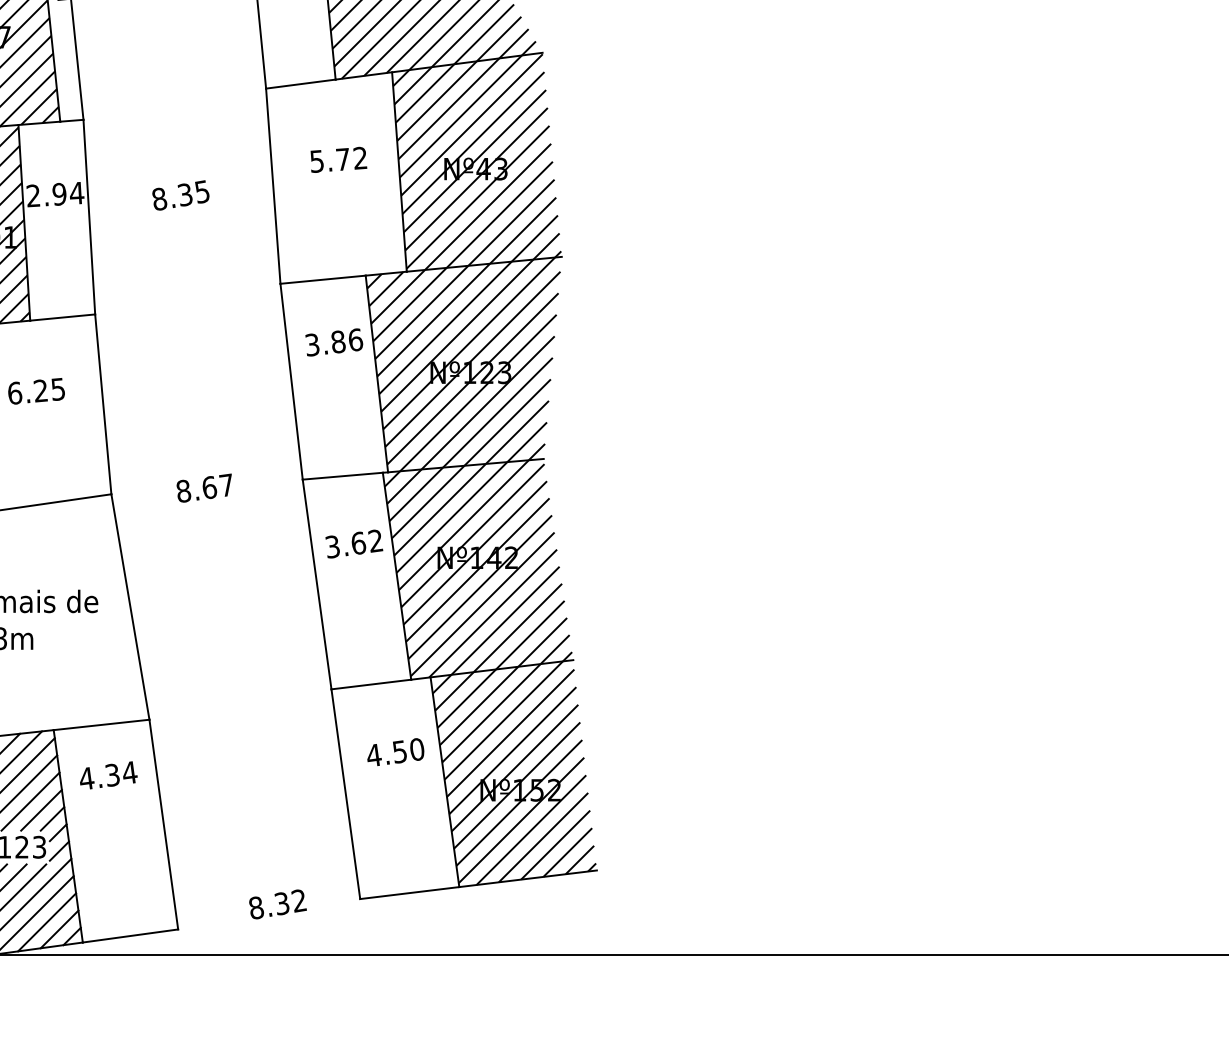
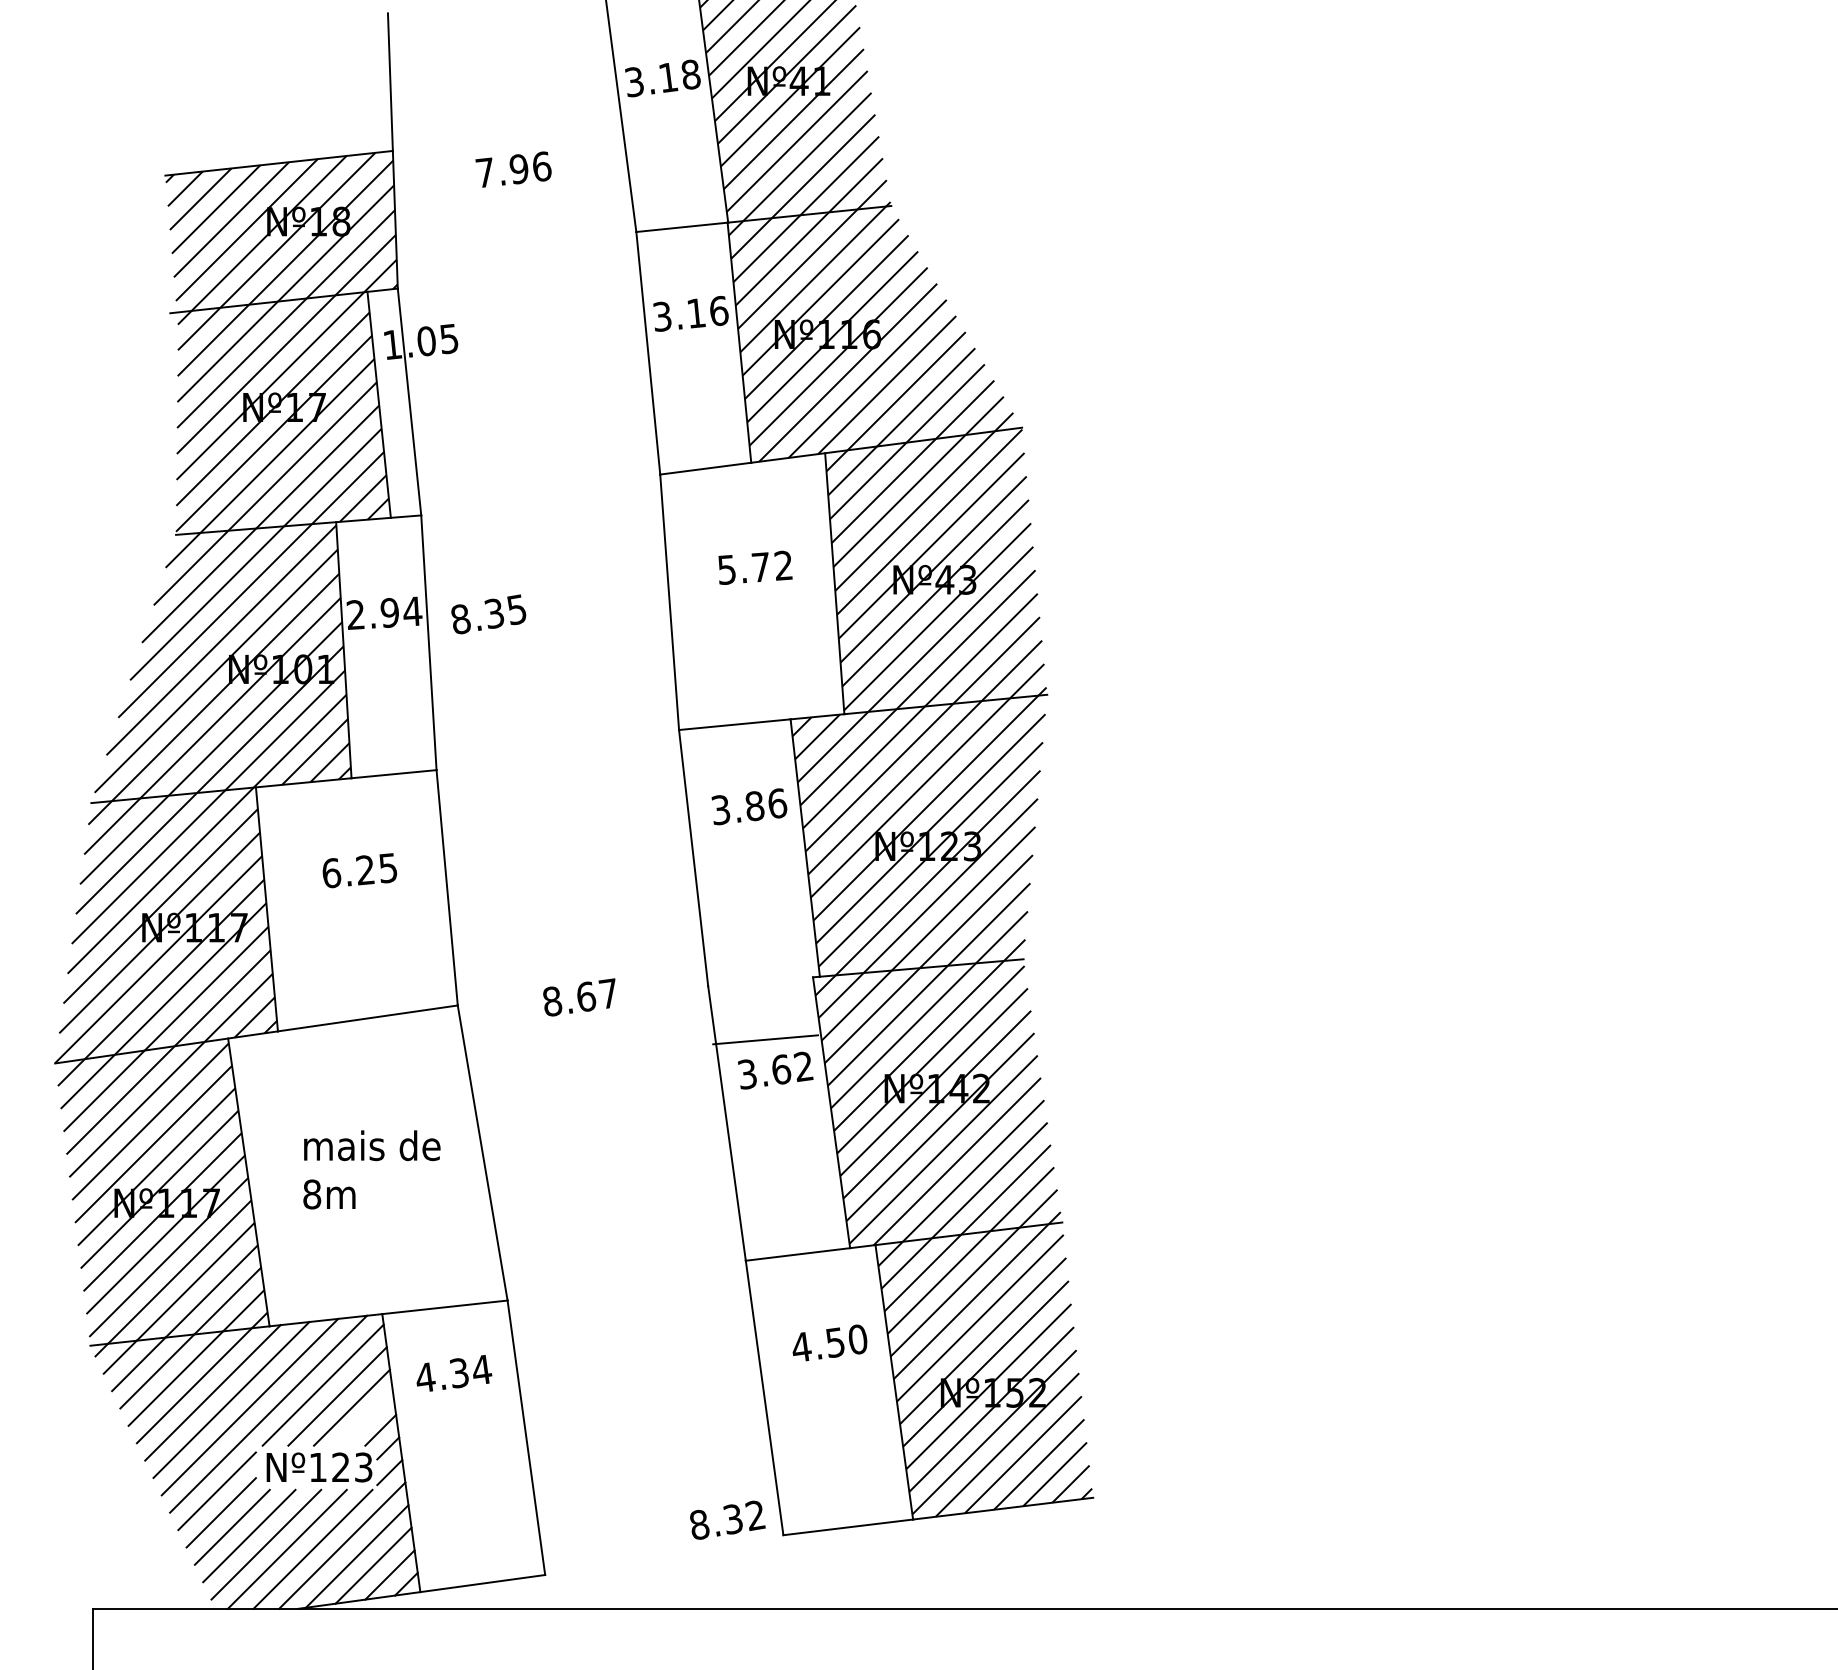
text: (180, 195) -> (488, 614), moved
line: (342, 475) -> (765, 1039), moved
line: (41, 809) -> (366, 1418), removed
text: (277, 903) -> (727, 1519), moved

